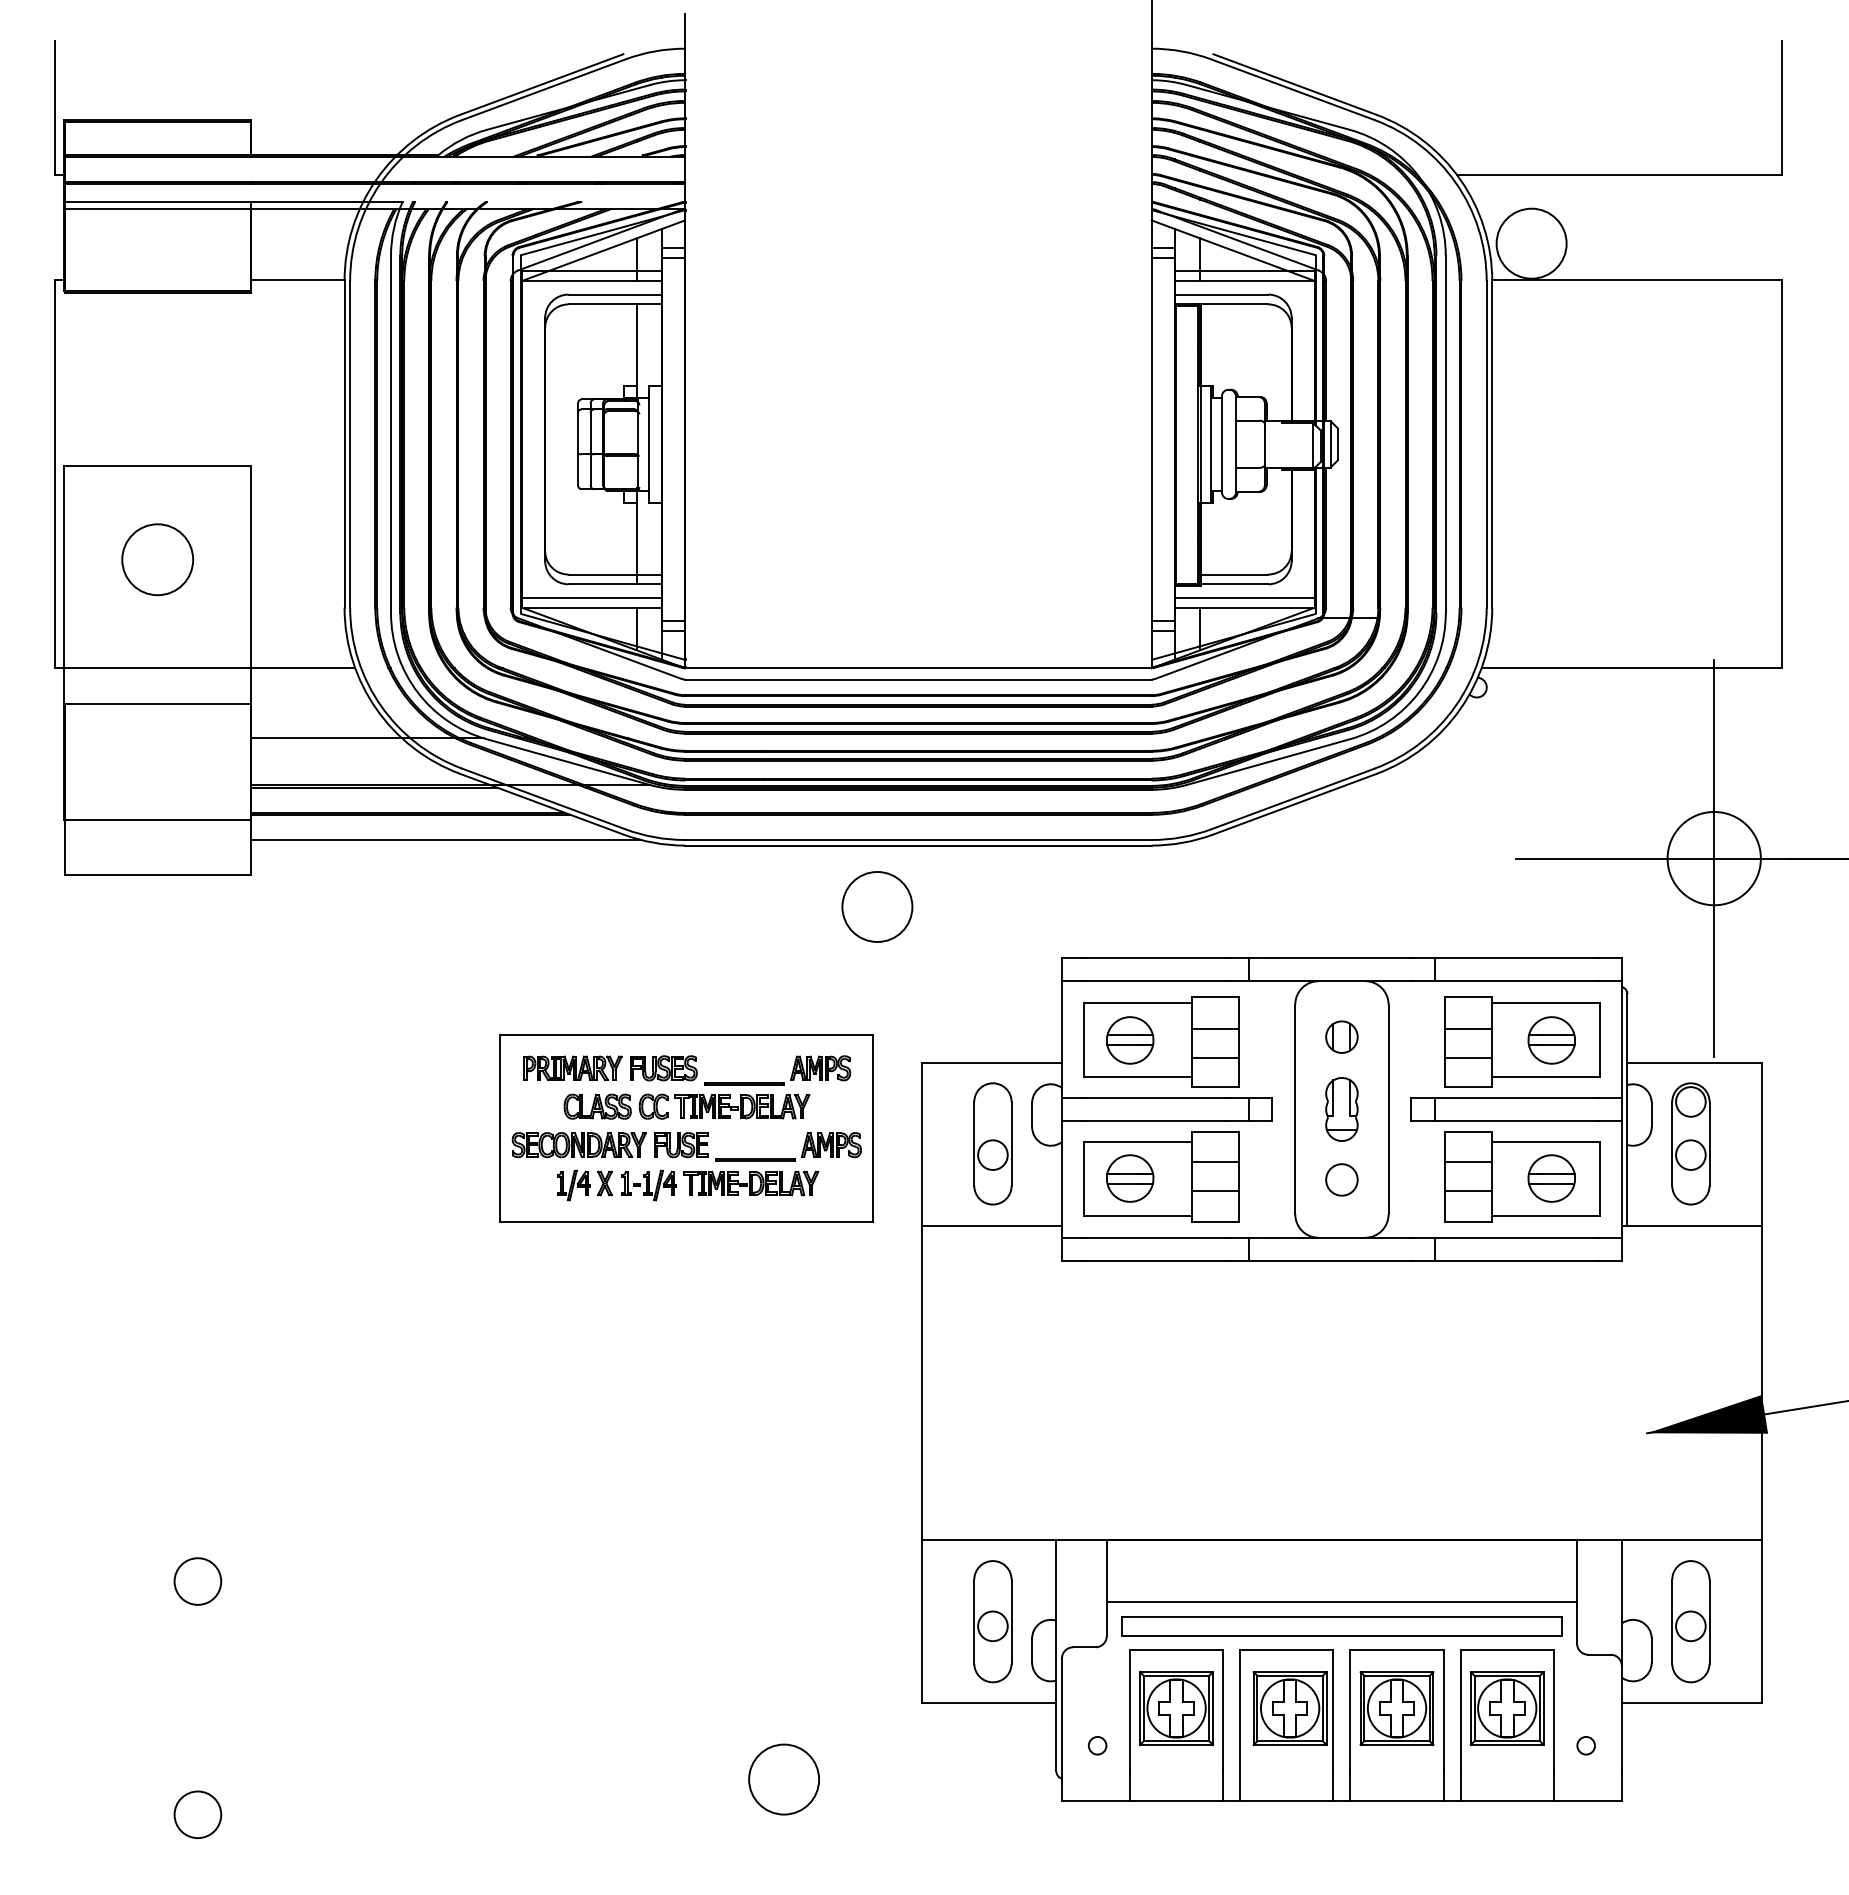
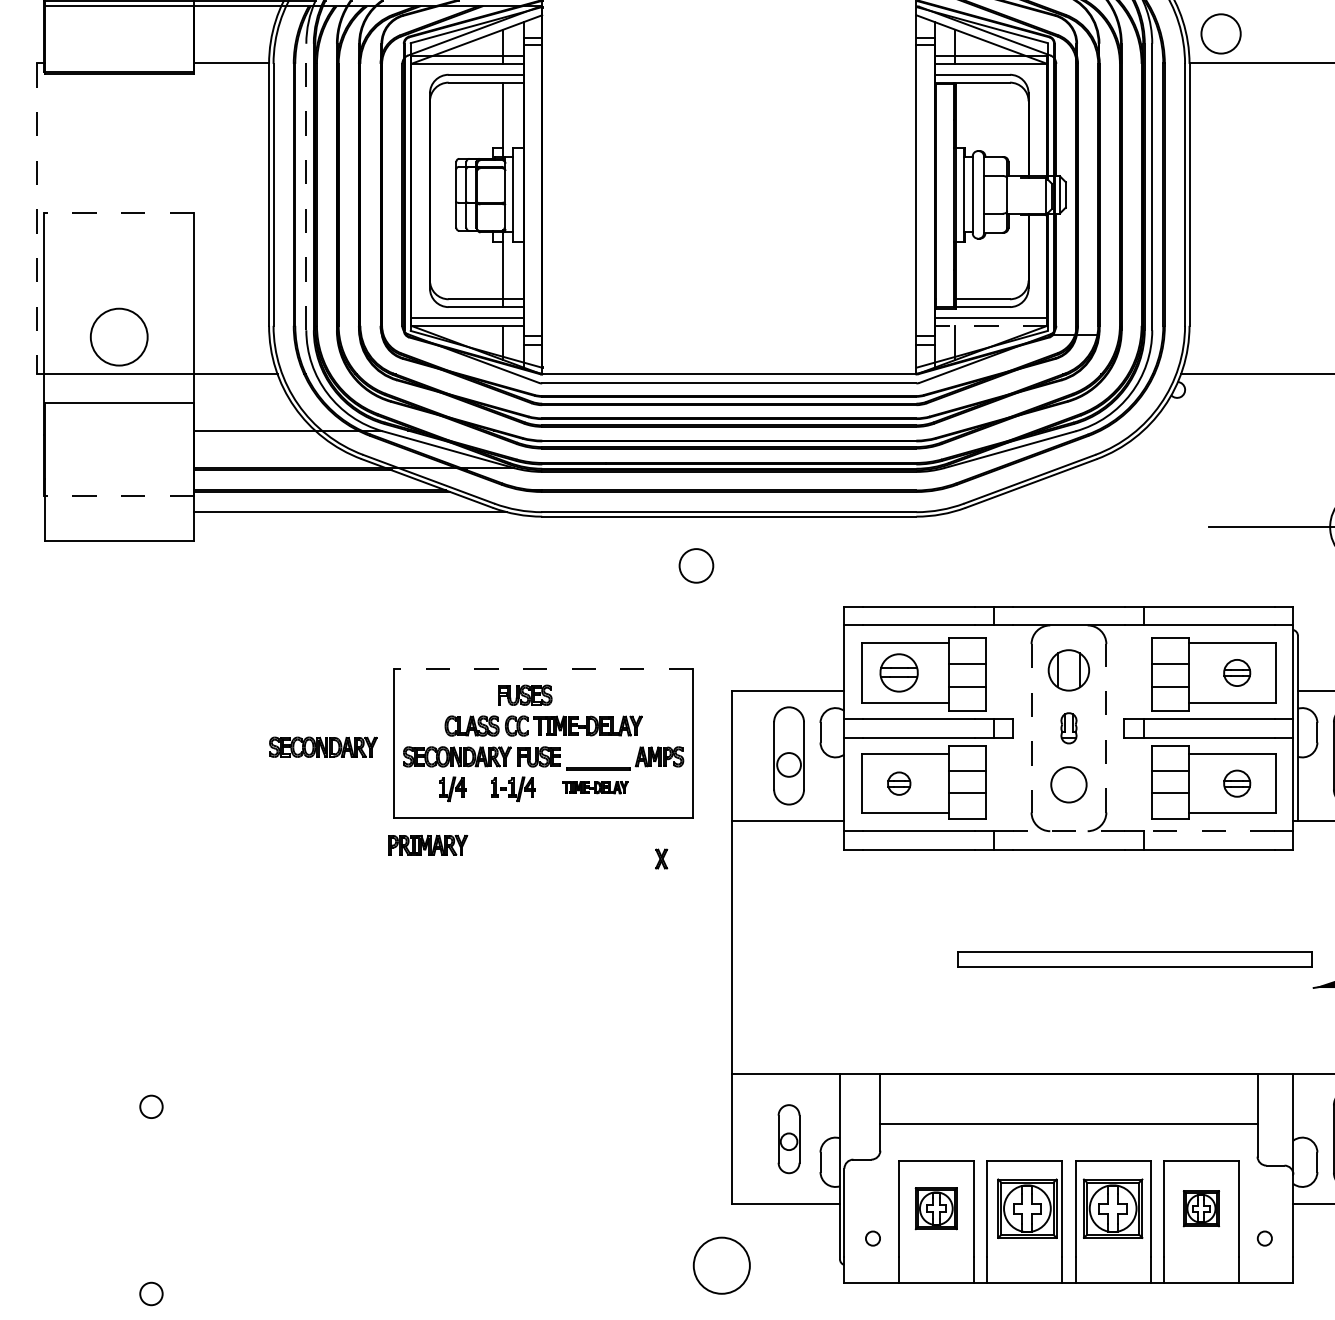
circle: (1531, 243) -> (1221, 33), size x0.7
line: (391, 434) -> (306, 186), solid -> dashed
line: (157, 466) -> (119, 212), solid -> dashed
line: (55, 474) -> (37, 219), solid -> dashed
circle: (157, 559) -> (119, 336), moved
line: (1244, 607) -> (990, 325), solid -> dashed
line: (157, 820) -> (119, 496), solid -> dashed
circle: (877, 906) -> (696, 565), size x0.6
line: (686, 1034) -> (543, 668), solid -> dashed
part: (1341, 1036) -> (1068, 669), size x1.6
part: (1551, 1040) -> (1237, 672), size x0.7
part: (572, 1067) -> (427, 844), moved
part: (777, 1082) -> (616, 706), removed
line: (1295, 1109) -> (1031, 728), solid -> dashed
part: (1341, 1109) -> (1068, 728), size x0.6
line: (1388, 1109) -> (1106, 728), solid -> dashed
part: (411, 1133) -> (322, 747), added
part: (1130, 1178) -> (899, 783), size x0.6
part: (1551, 1178) -> (1237, 783), size x0.7
circle: (1341, 1179) -> (1068, 784), size x1.4
part: (604, 1183) -> (661, 859), moved
part: (751, 1183) -> (595, 787), size x0.6
line: (1341, 1237) -> (1068, 830), solid -> dashed
line: (1516, 1237) -> (1208, 830), solid -> dashed
circle: (197, 1581) -> (151, 1106), size x0.6
part: (992, 1621) -> (788, 1138), size x0.7
part: (1341, 1626) -> (1134, 959), moved
part: (1176, 1708) -> (936, 1208), size x0.7
part: (1506, 1708) -> (1200, 1208), size x0.6
circle: (783, 1779) -> (721, 1265), moved
circle: (197, 1814) -> (151, 1293), size x0.6

